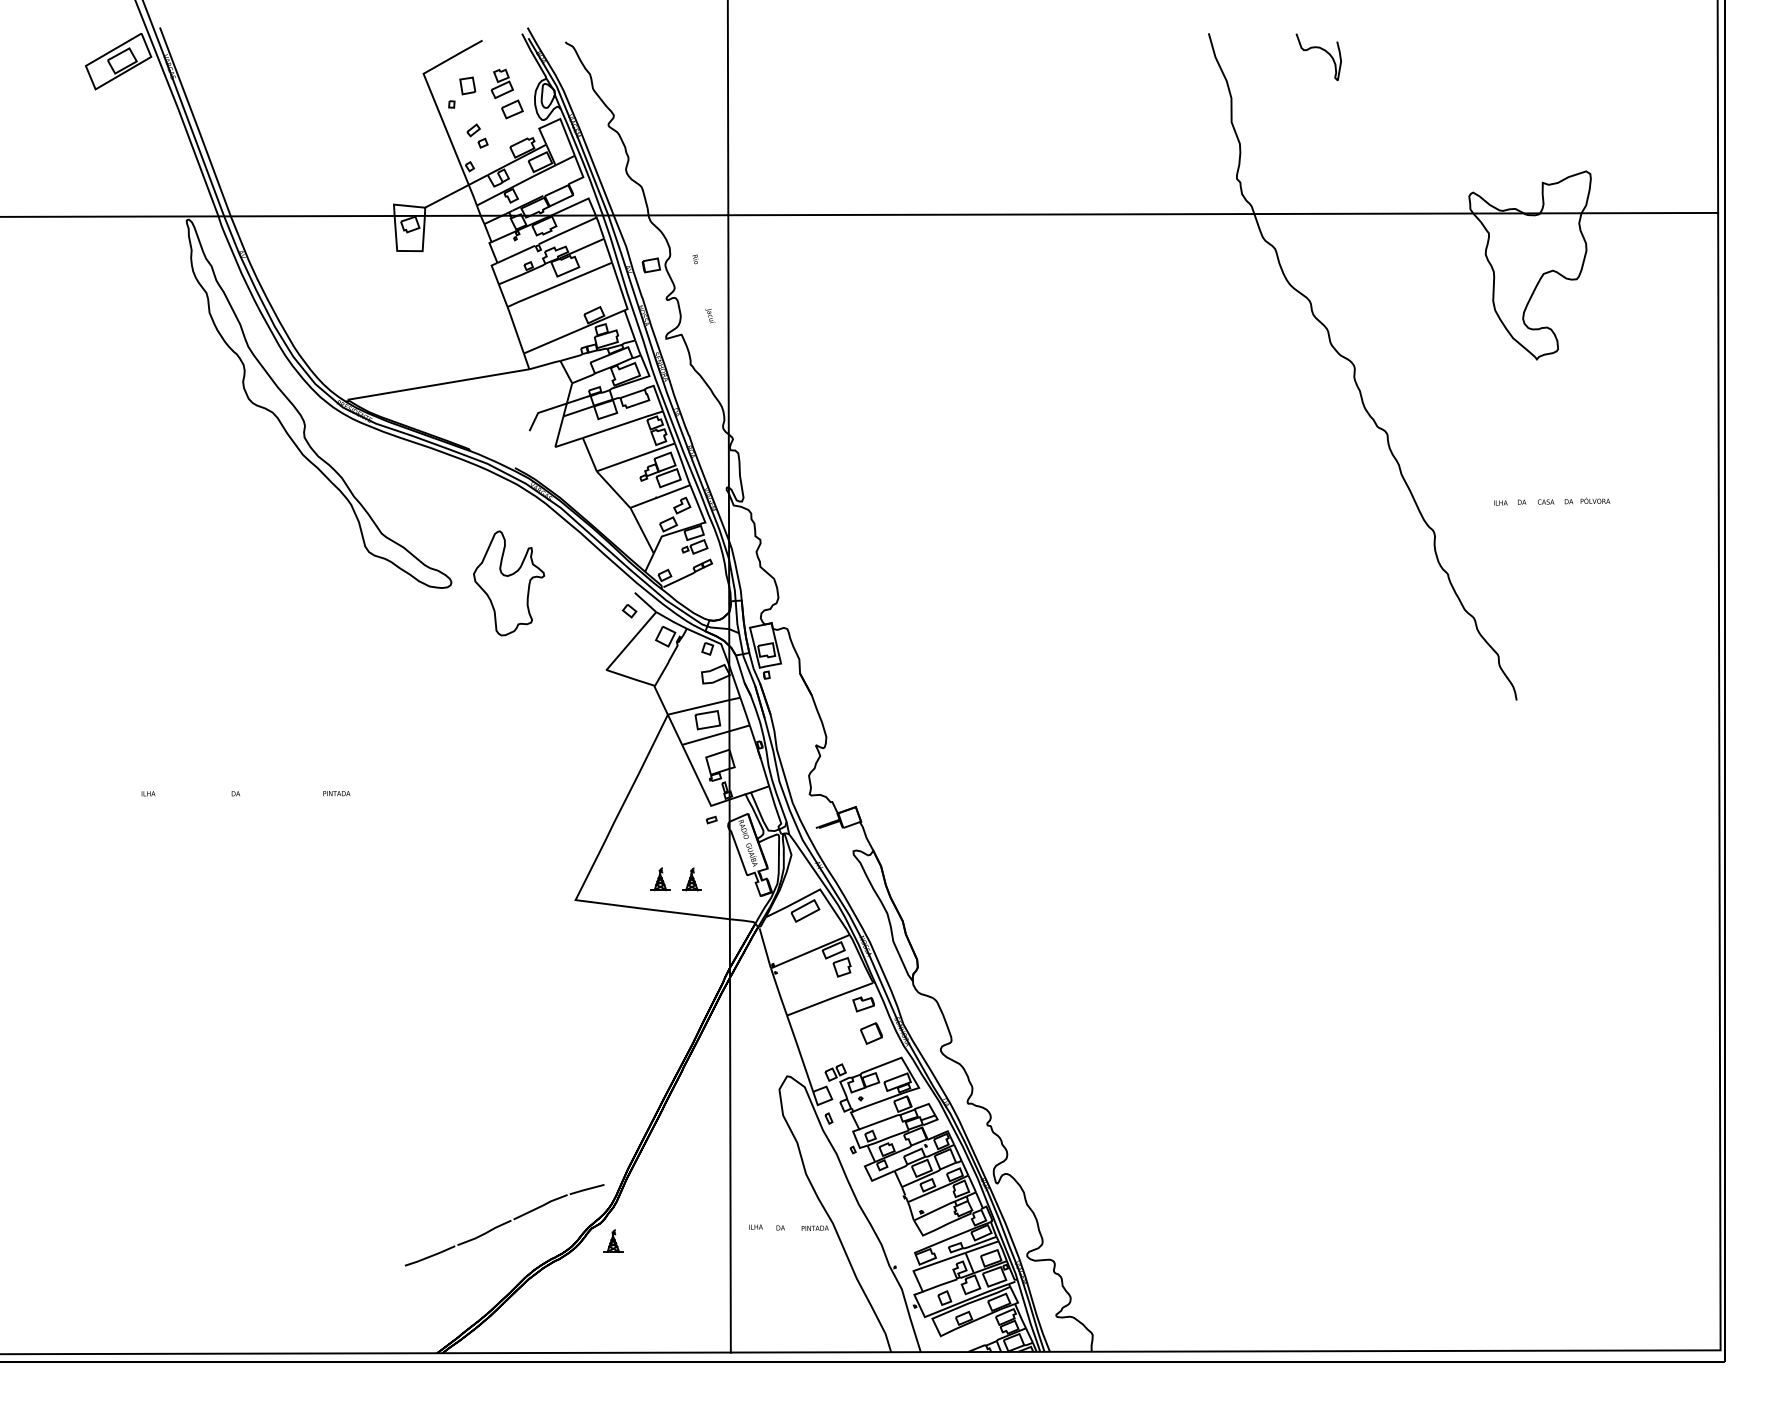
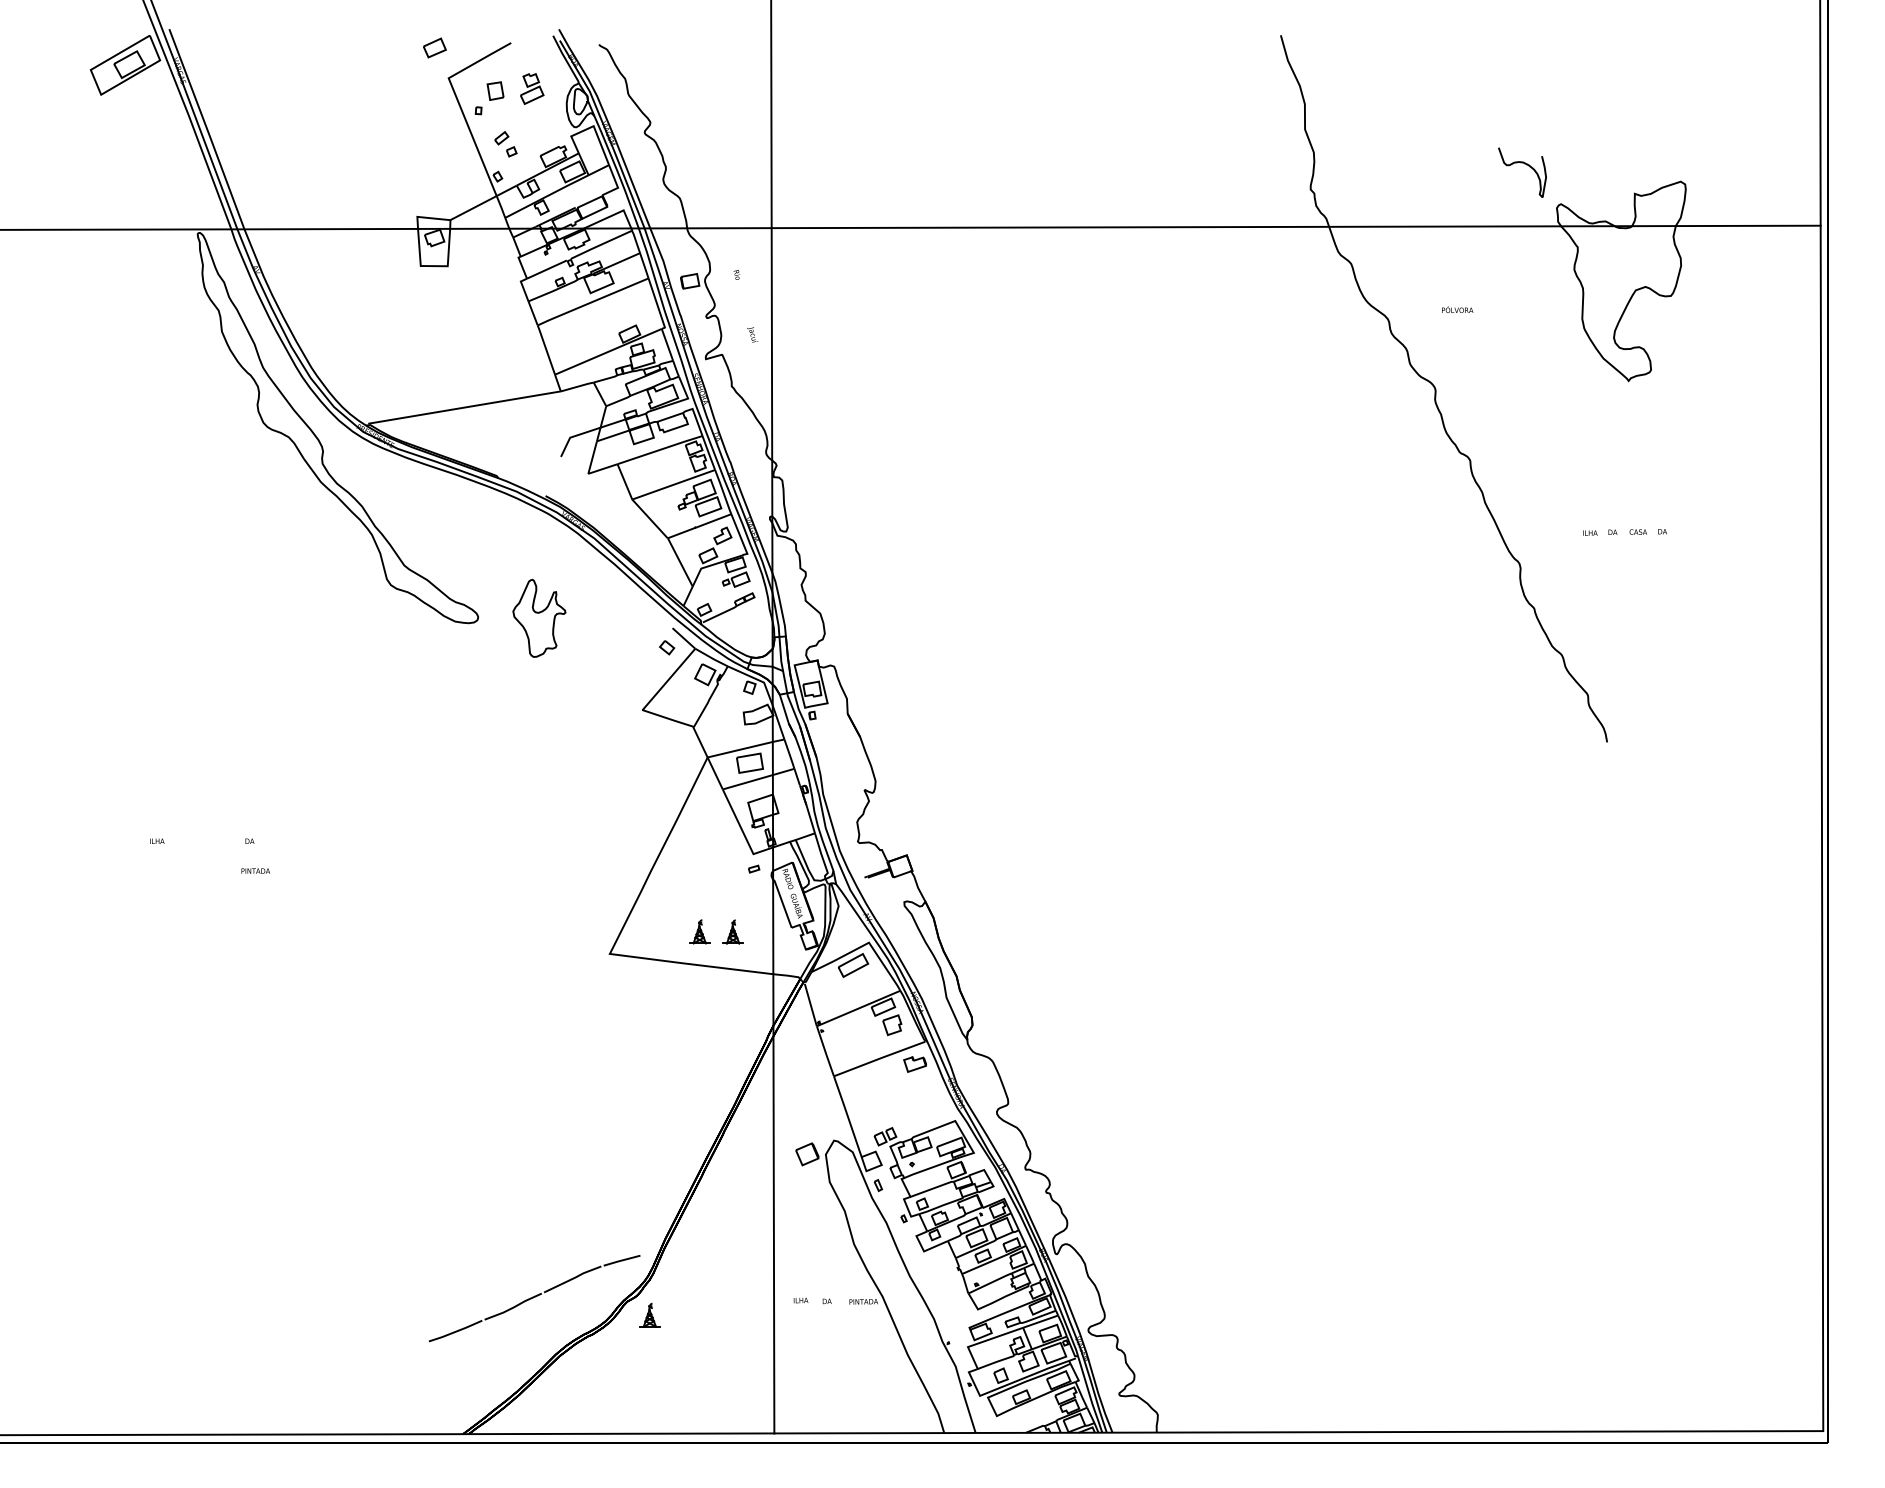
curve: (1322, 50) -> (1526, 165), moved
part: (512, 108) -> (434, 47), moved
text: (1595, 500) -> (1457, 309), moved
part: (509, 583) -> (539, 618), size x0.7
text: (336, 793) -> (255, 870), moved
part: (871, 1033) -> (807, 1154), moved

